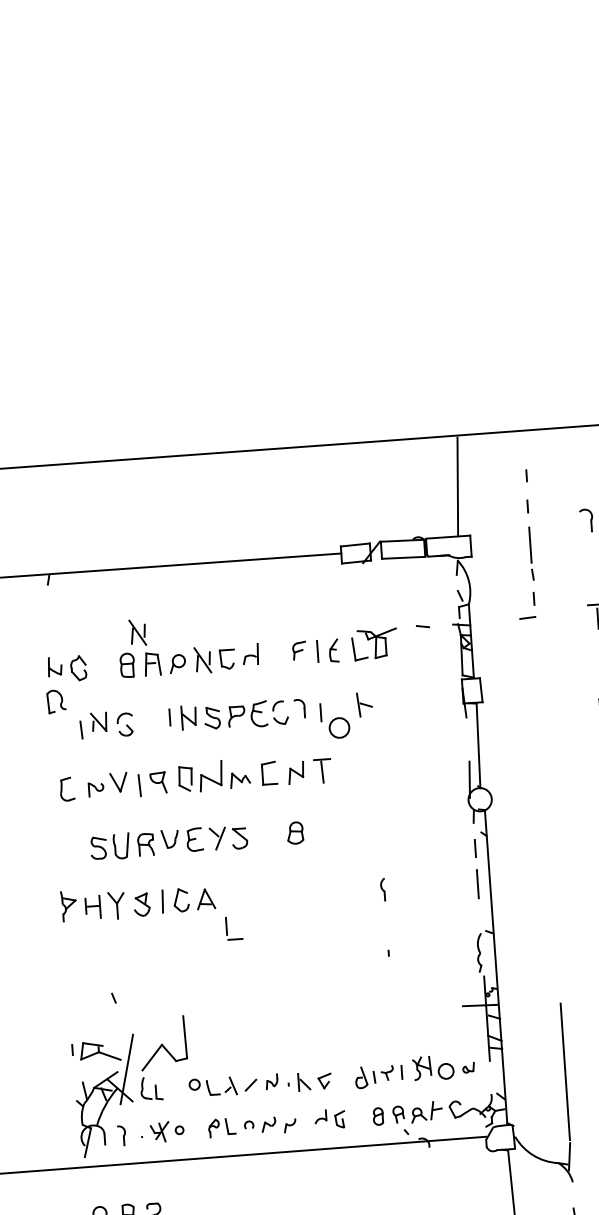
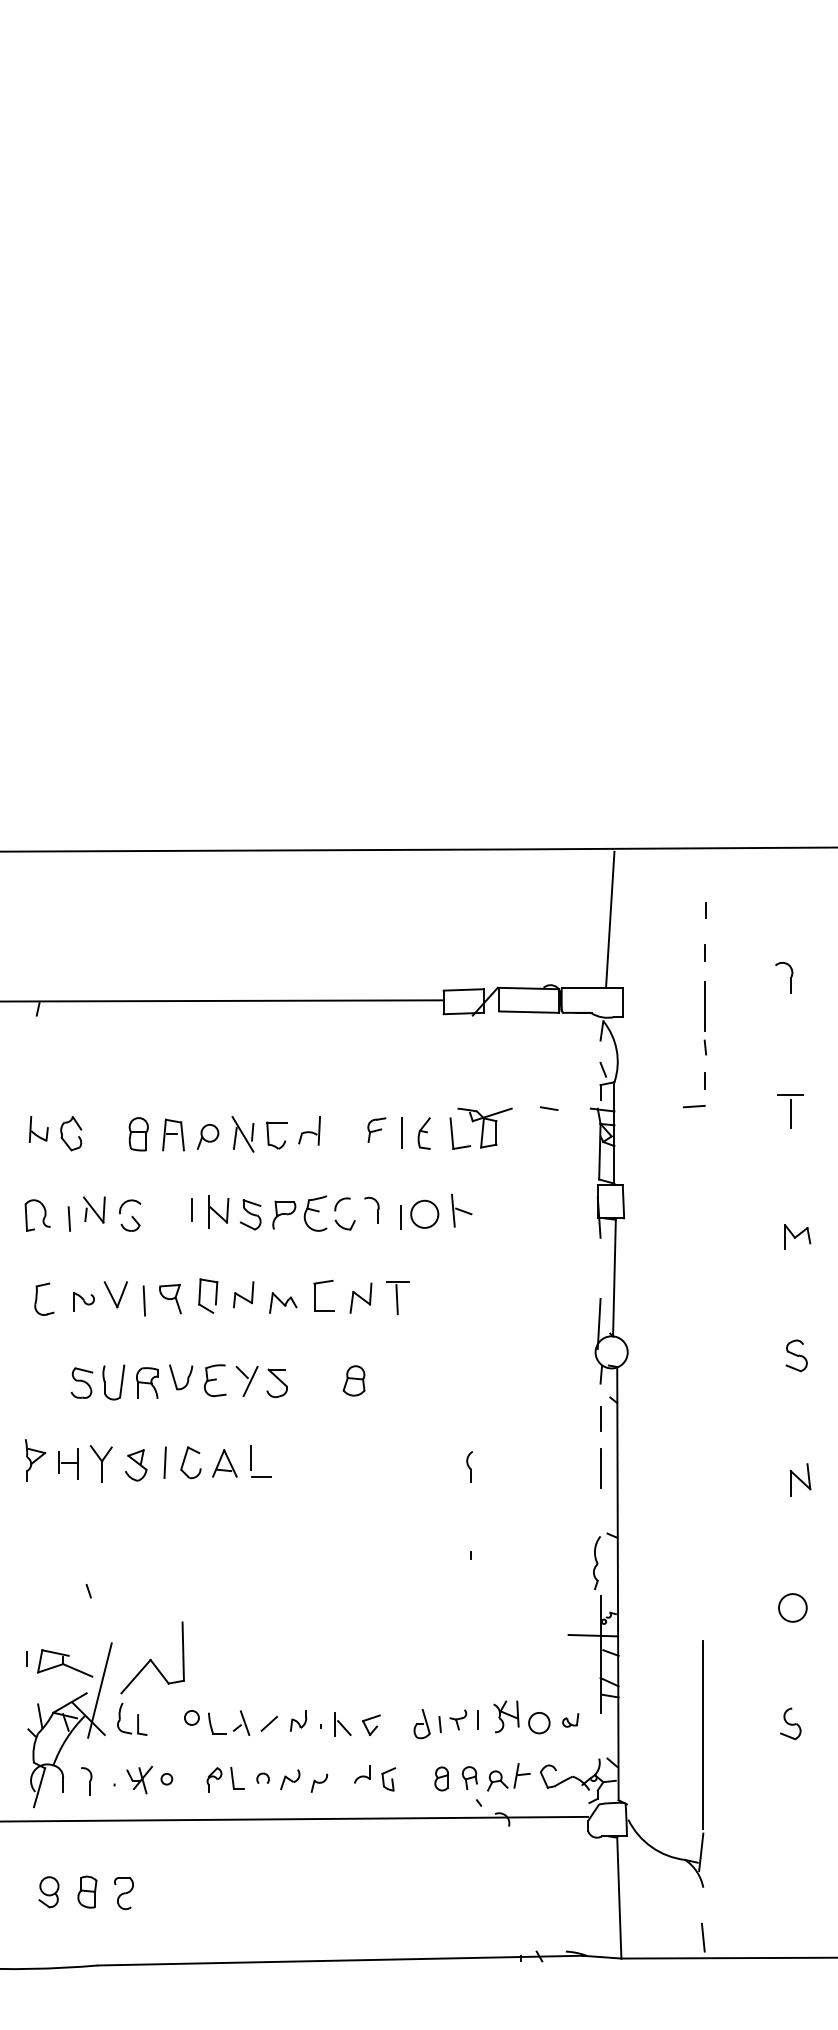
part: (137, 632) -> (155, 1090), removed
part: (60, 702) -> (43, 1217), moved
circle: (339, 727) -> (424, 1213), moved
part: (211, 776) -> (243, 1294), size x0.62
part: (227, 928) -> (251, 1461), moved

